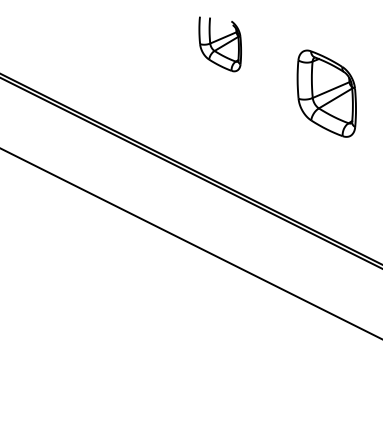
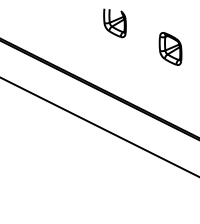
part: (326, 92) -> (170, 48), size x0.71

